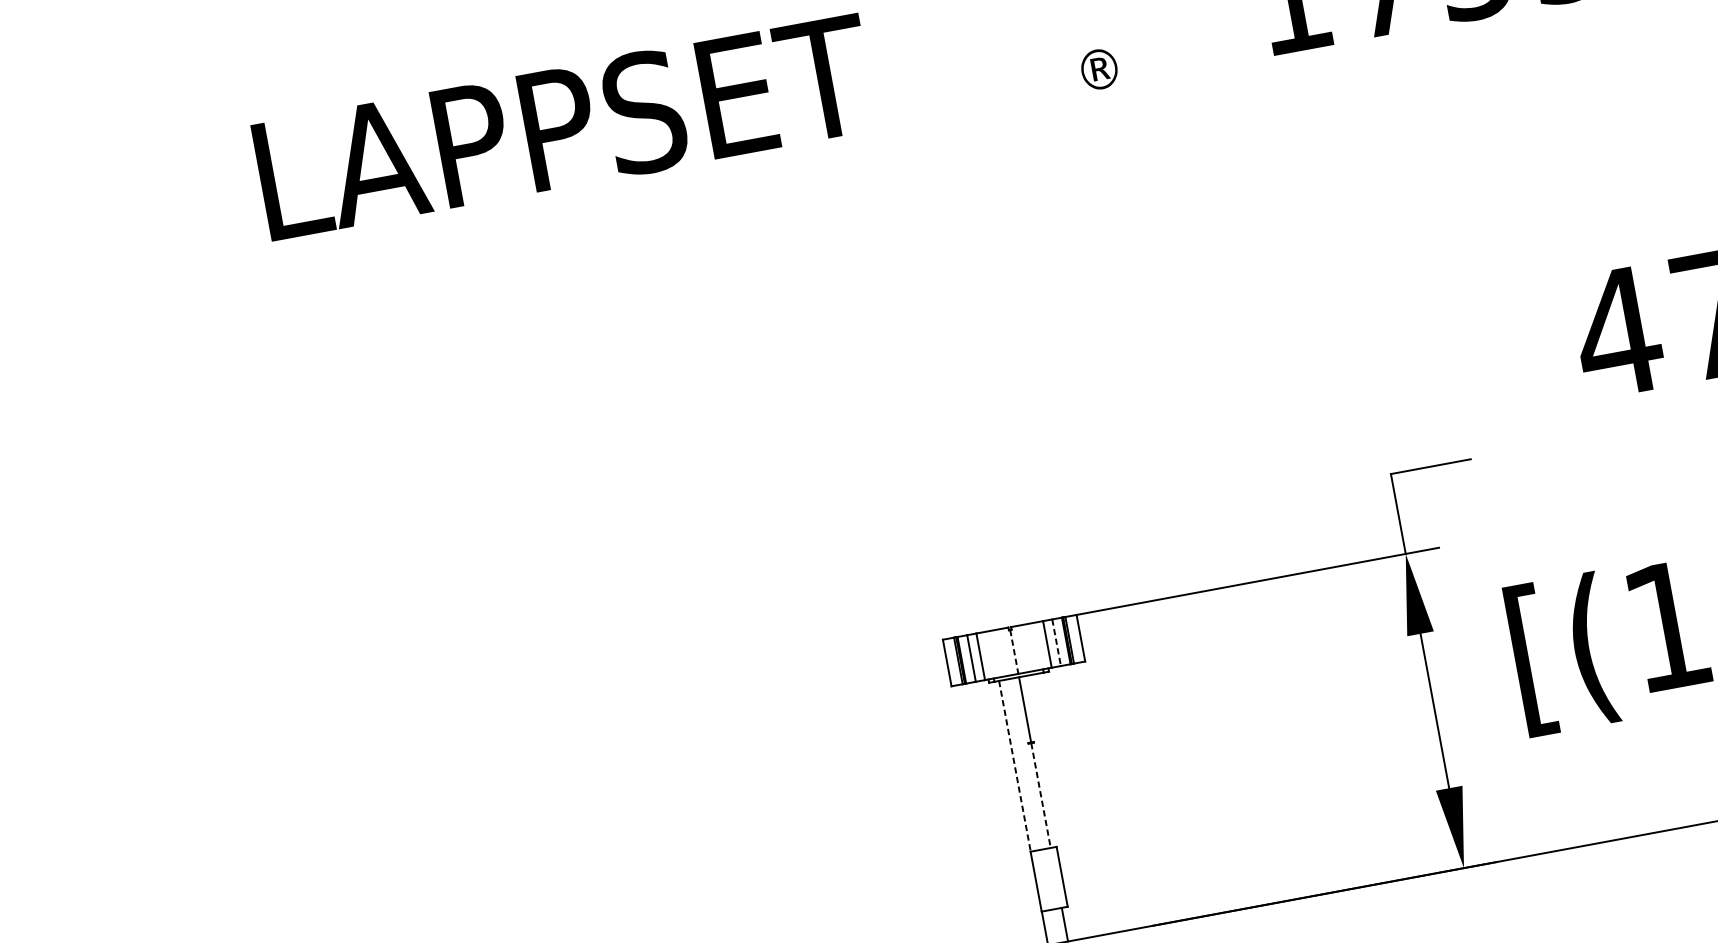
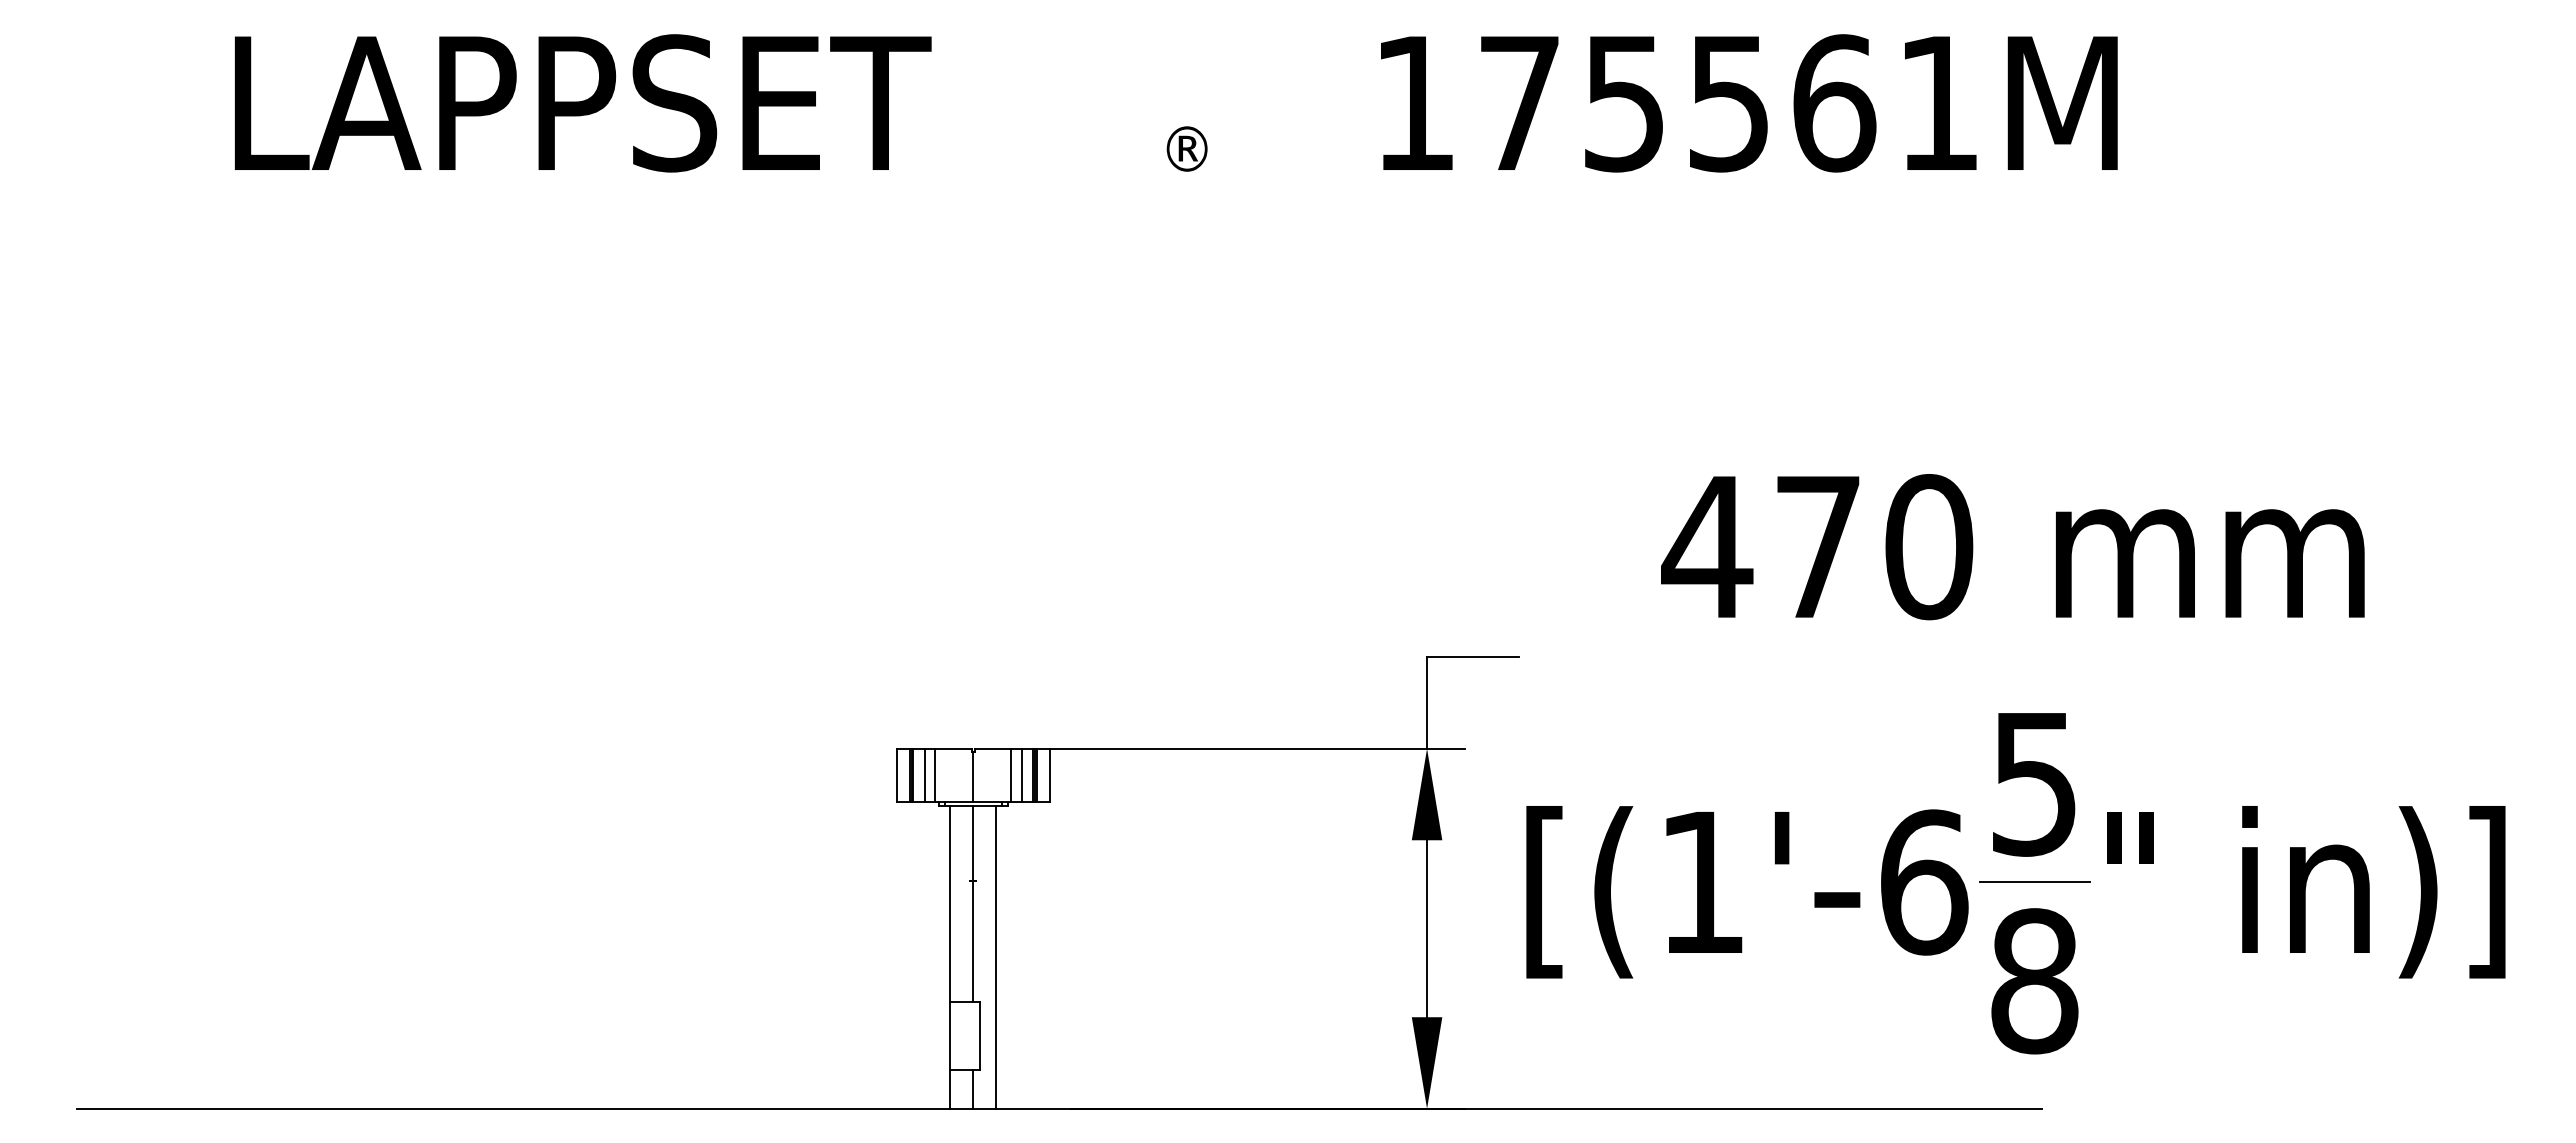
line: (1057, 642) -> (1022, 775), dashed -> solid
line: (1014, 652) -> (973, 777), dashed -> solid
line: (1014, 766) -> (950, 903), dashed -> solid
line: (1041, 796) -> (973, 942), dashed -> solid
line: (1063, 804) -> (996, 956), added

